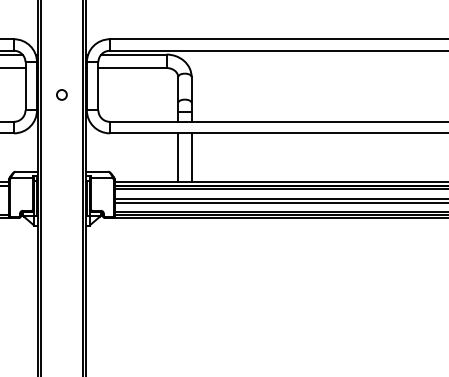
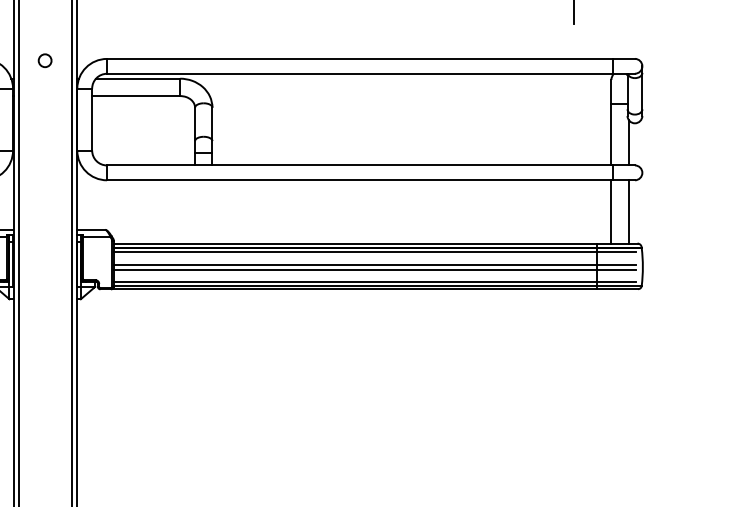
circle: (61, 94) -> (44, 60), moved
line: (178, 157) -> (195, 211), removed
line: (191, 157) -> (212, 211), removed

